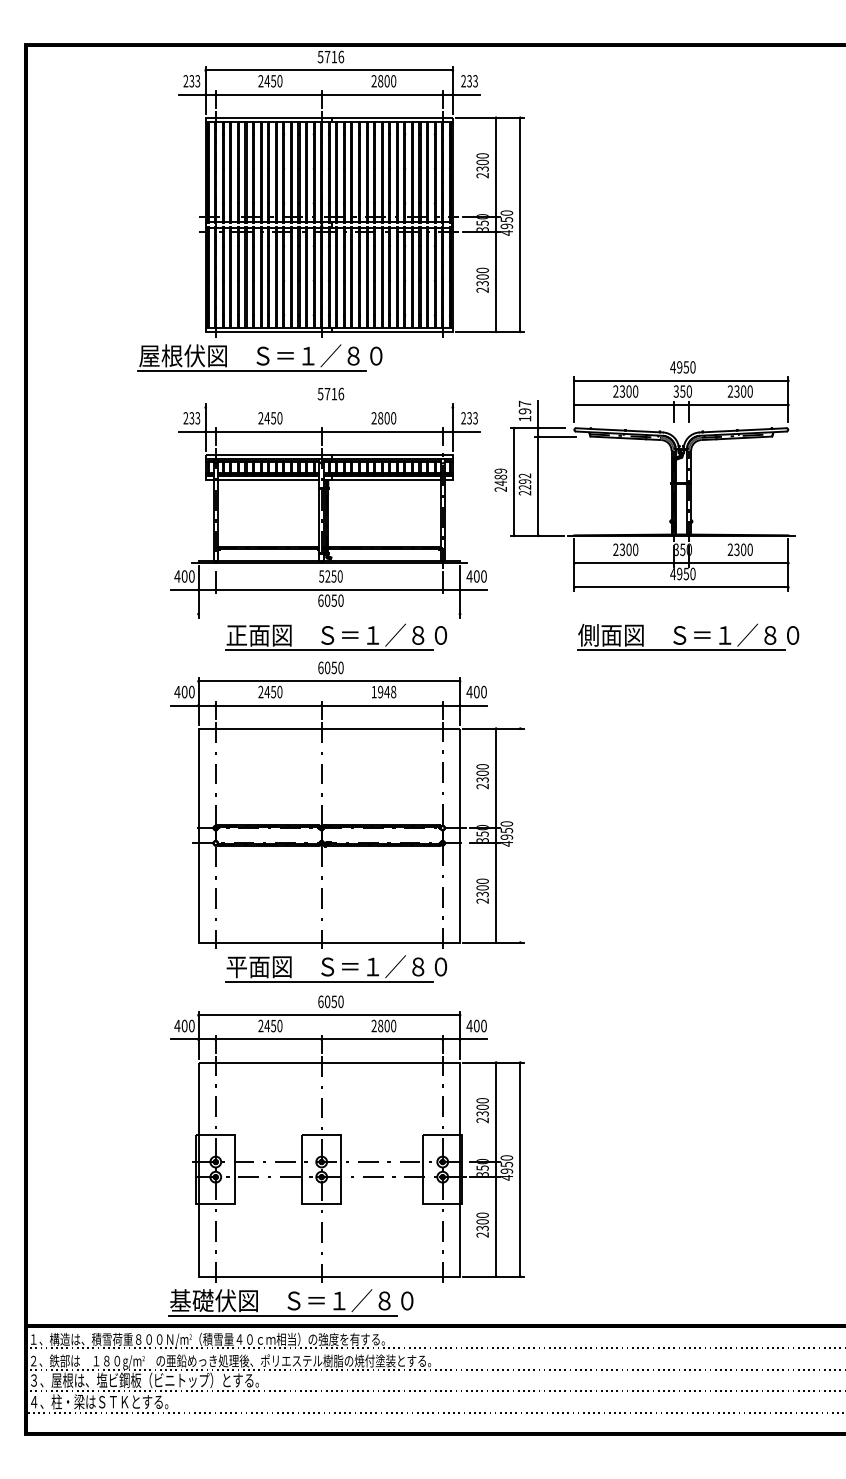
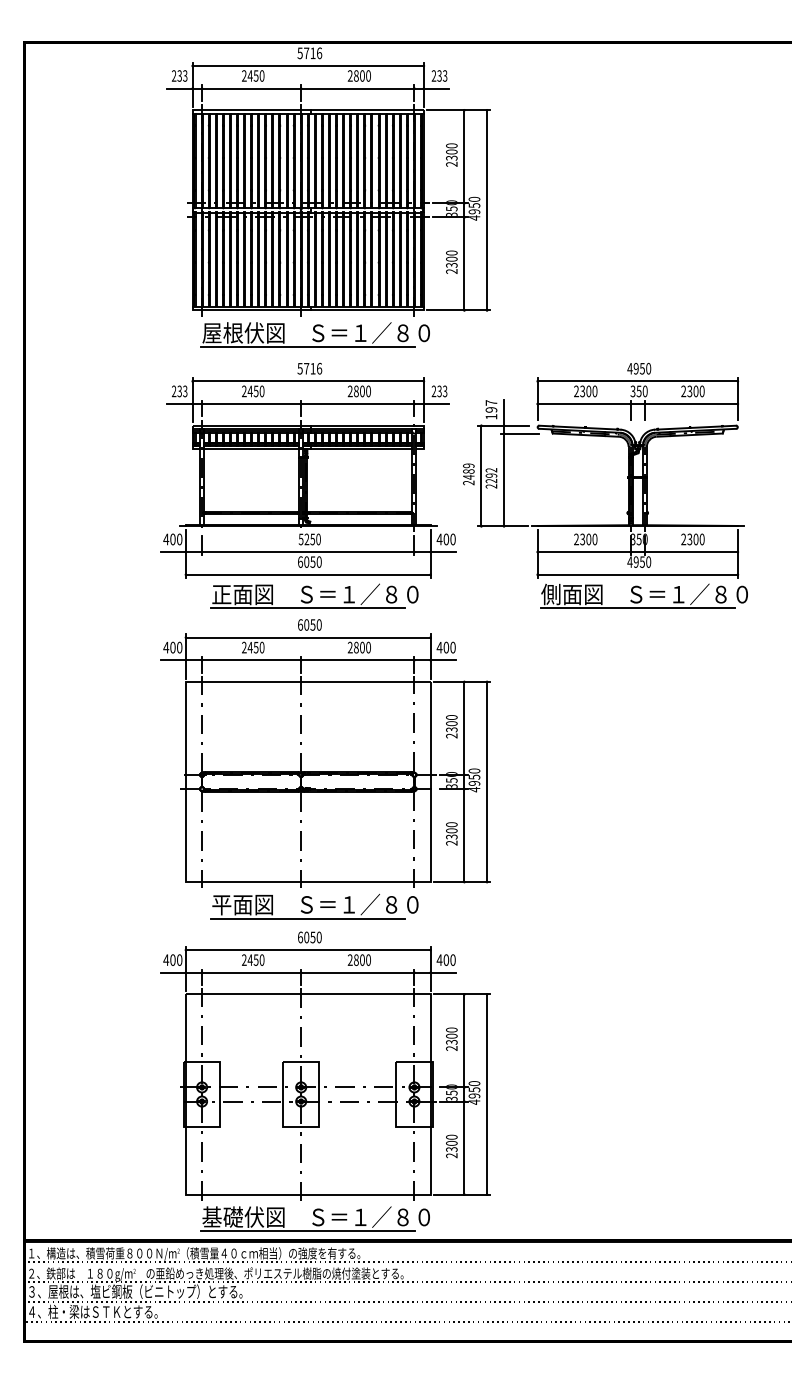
part: (258, 357) -> (314, 334), moved
line: (328, 407) -> (307, 381), added
part: (670, 482) -> (627, 476), moved
line: (328, 613) -> (307, 574), added
text: (382, 691) -> (358, 647), 1948 -> 2800
line: (520, 835) -> (487, 781), added
part: (289, 1302) -> (314, 1218), moved

